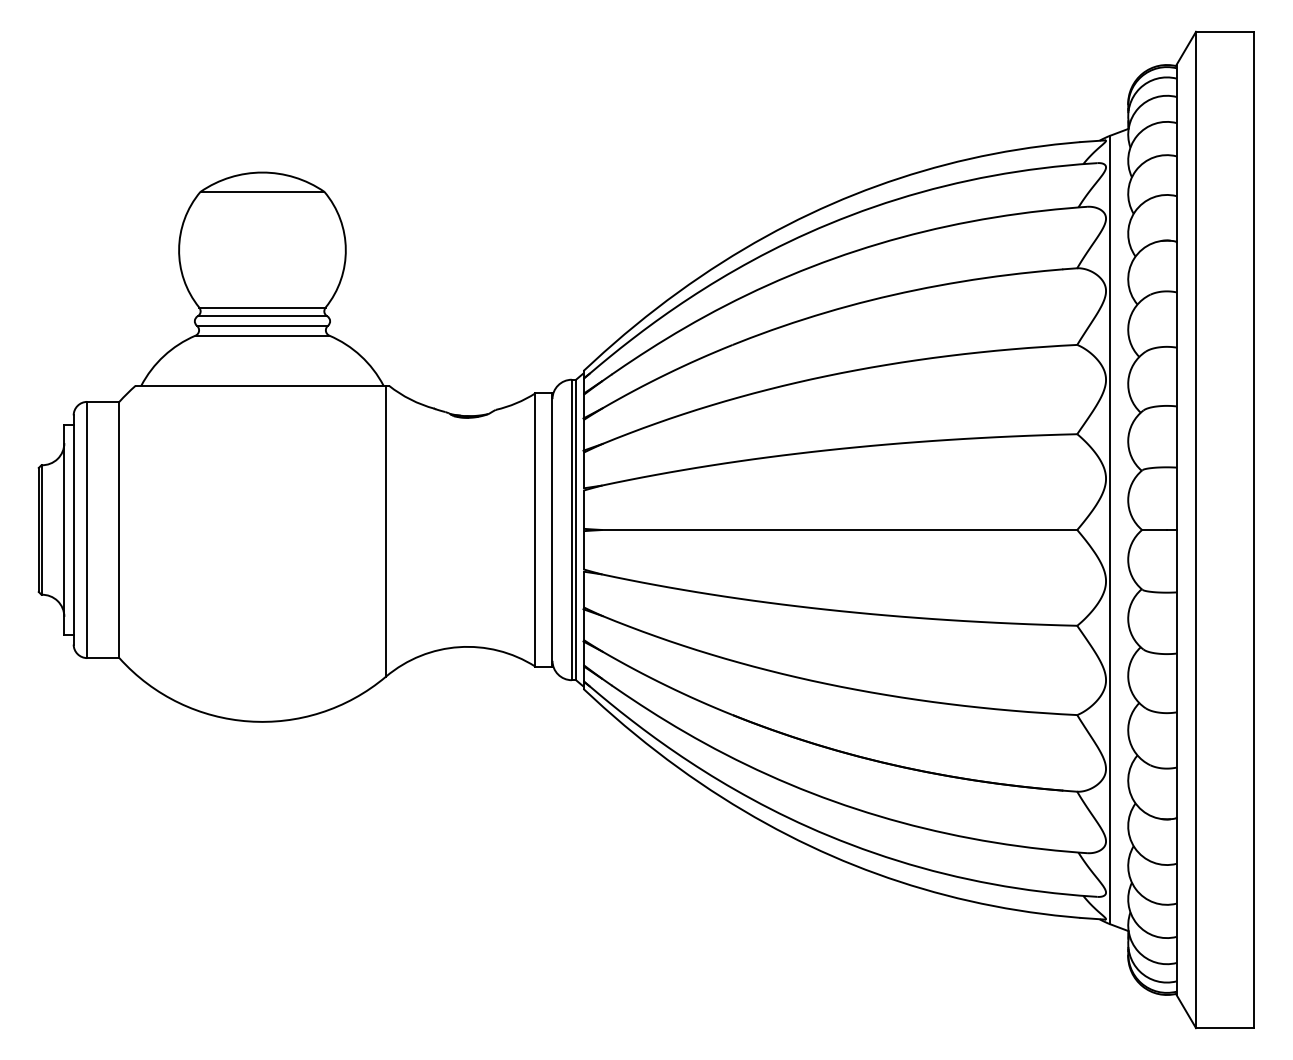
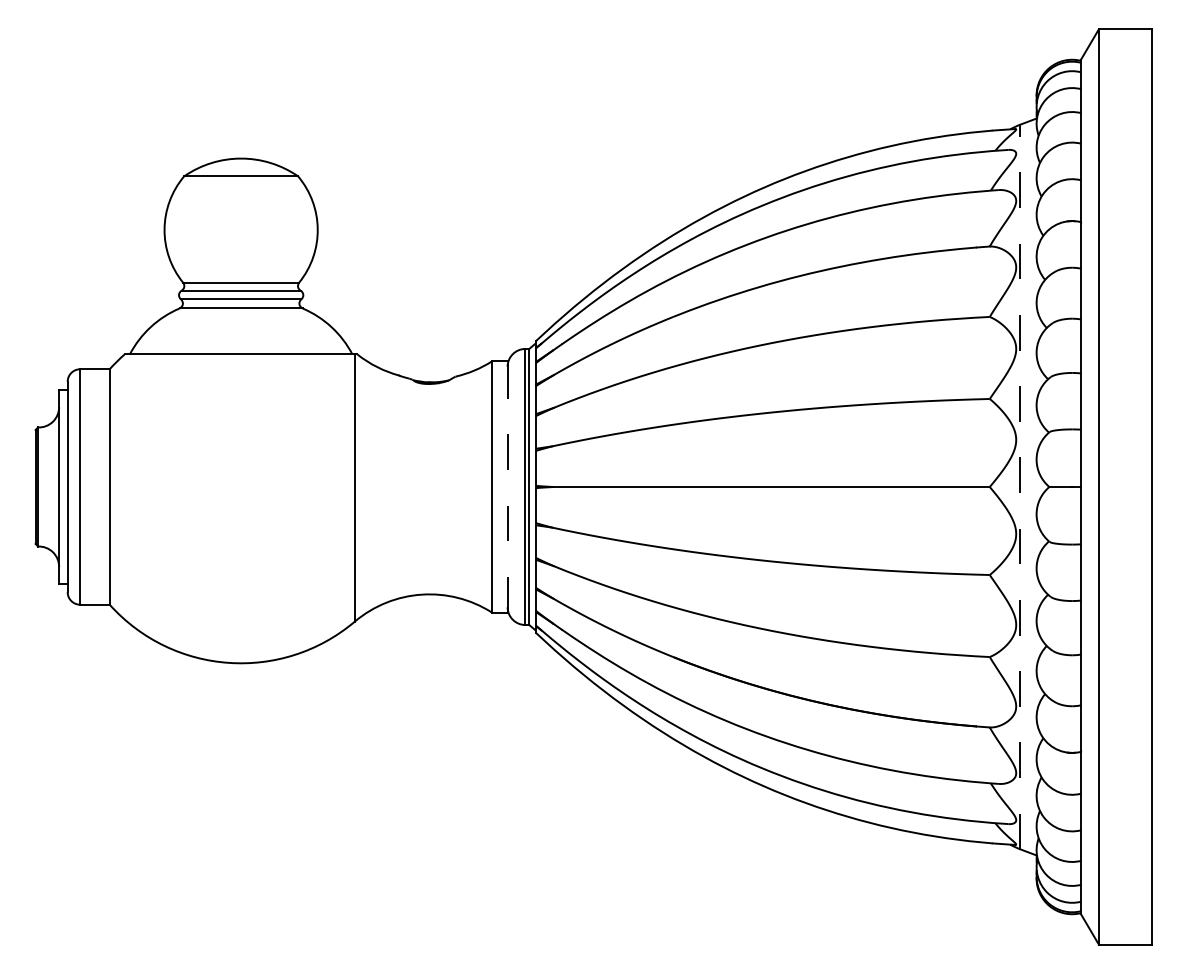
line: (552, 529) -> (507, 486), solid -> dashed
line: (1110, 529) -> (1020, 486), solid -> dashed

